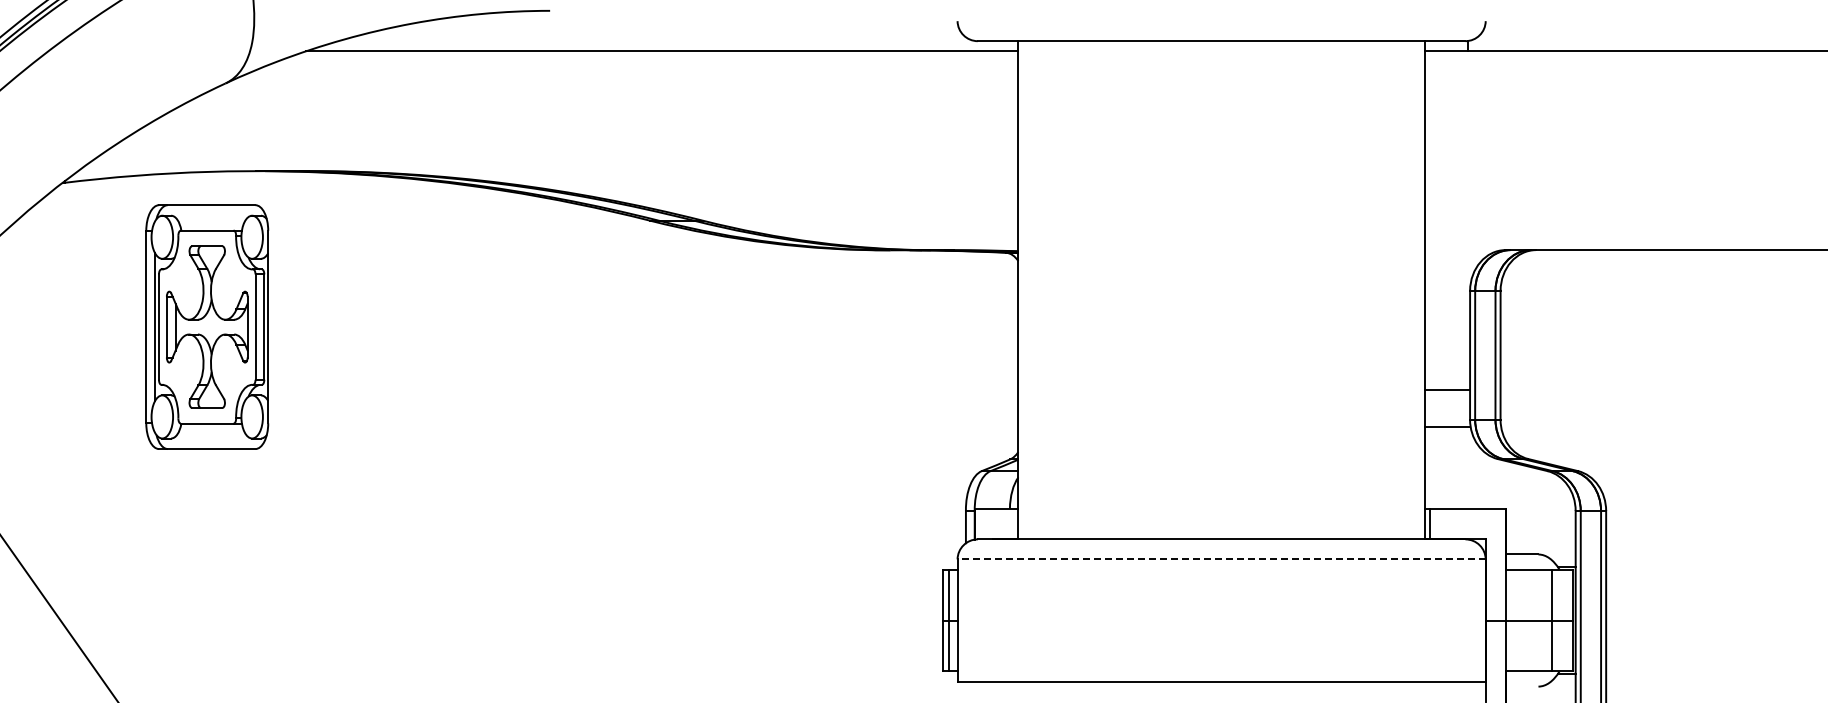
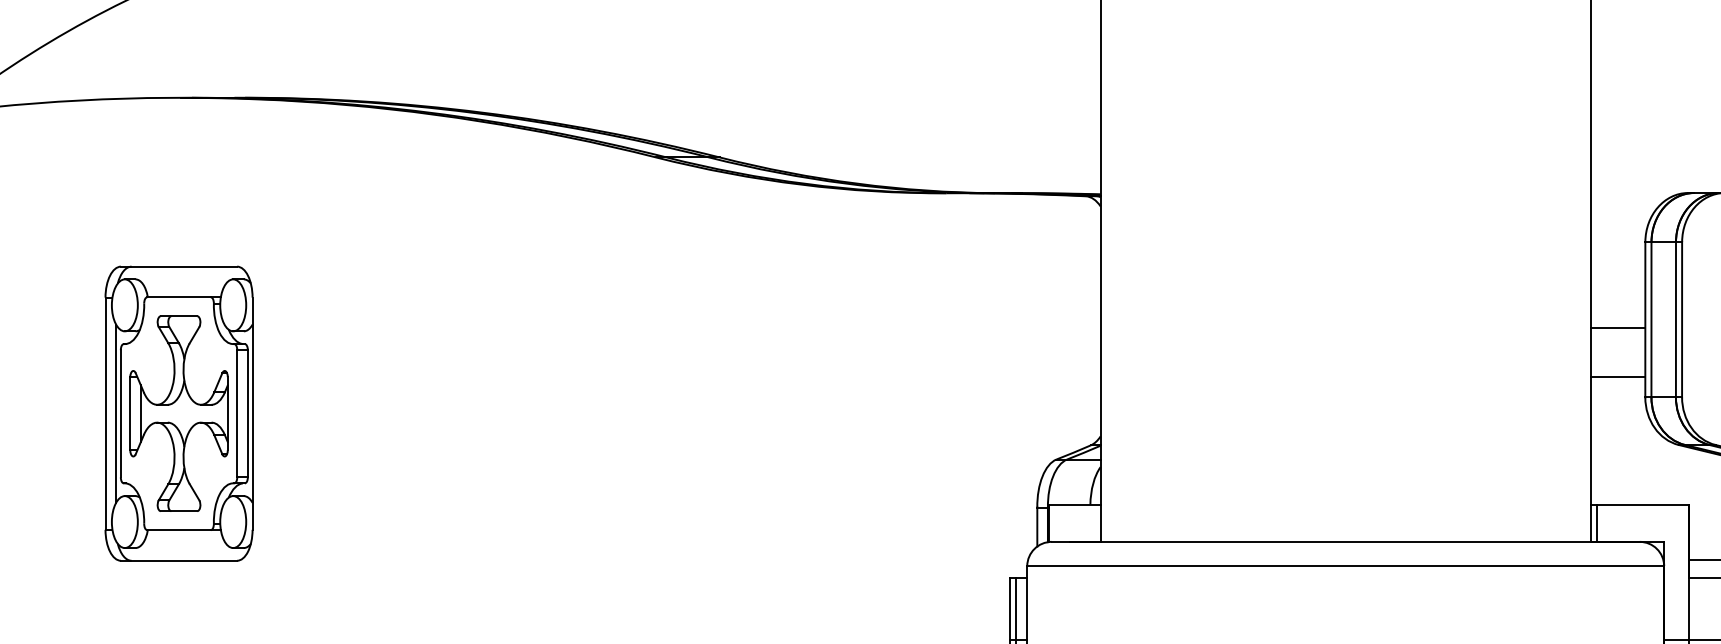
part: (207, 326) -> (179, 412), moved
line: (1447, 390) -> (1618, 328), moved
line: (1447, 427) -> (1618, 377), moved
line: (1221, 559) -> (1345, 566), dashed -> solid

